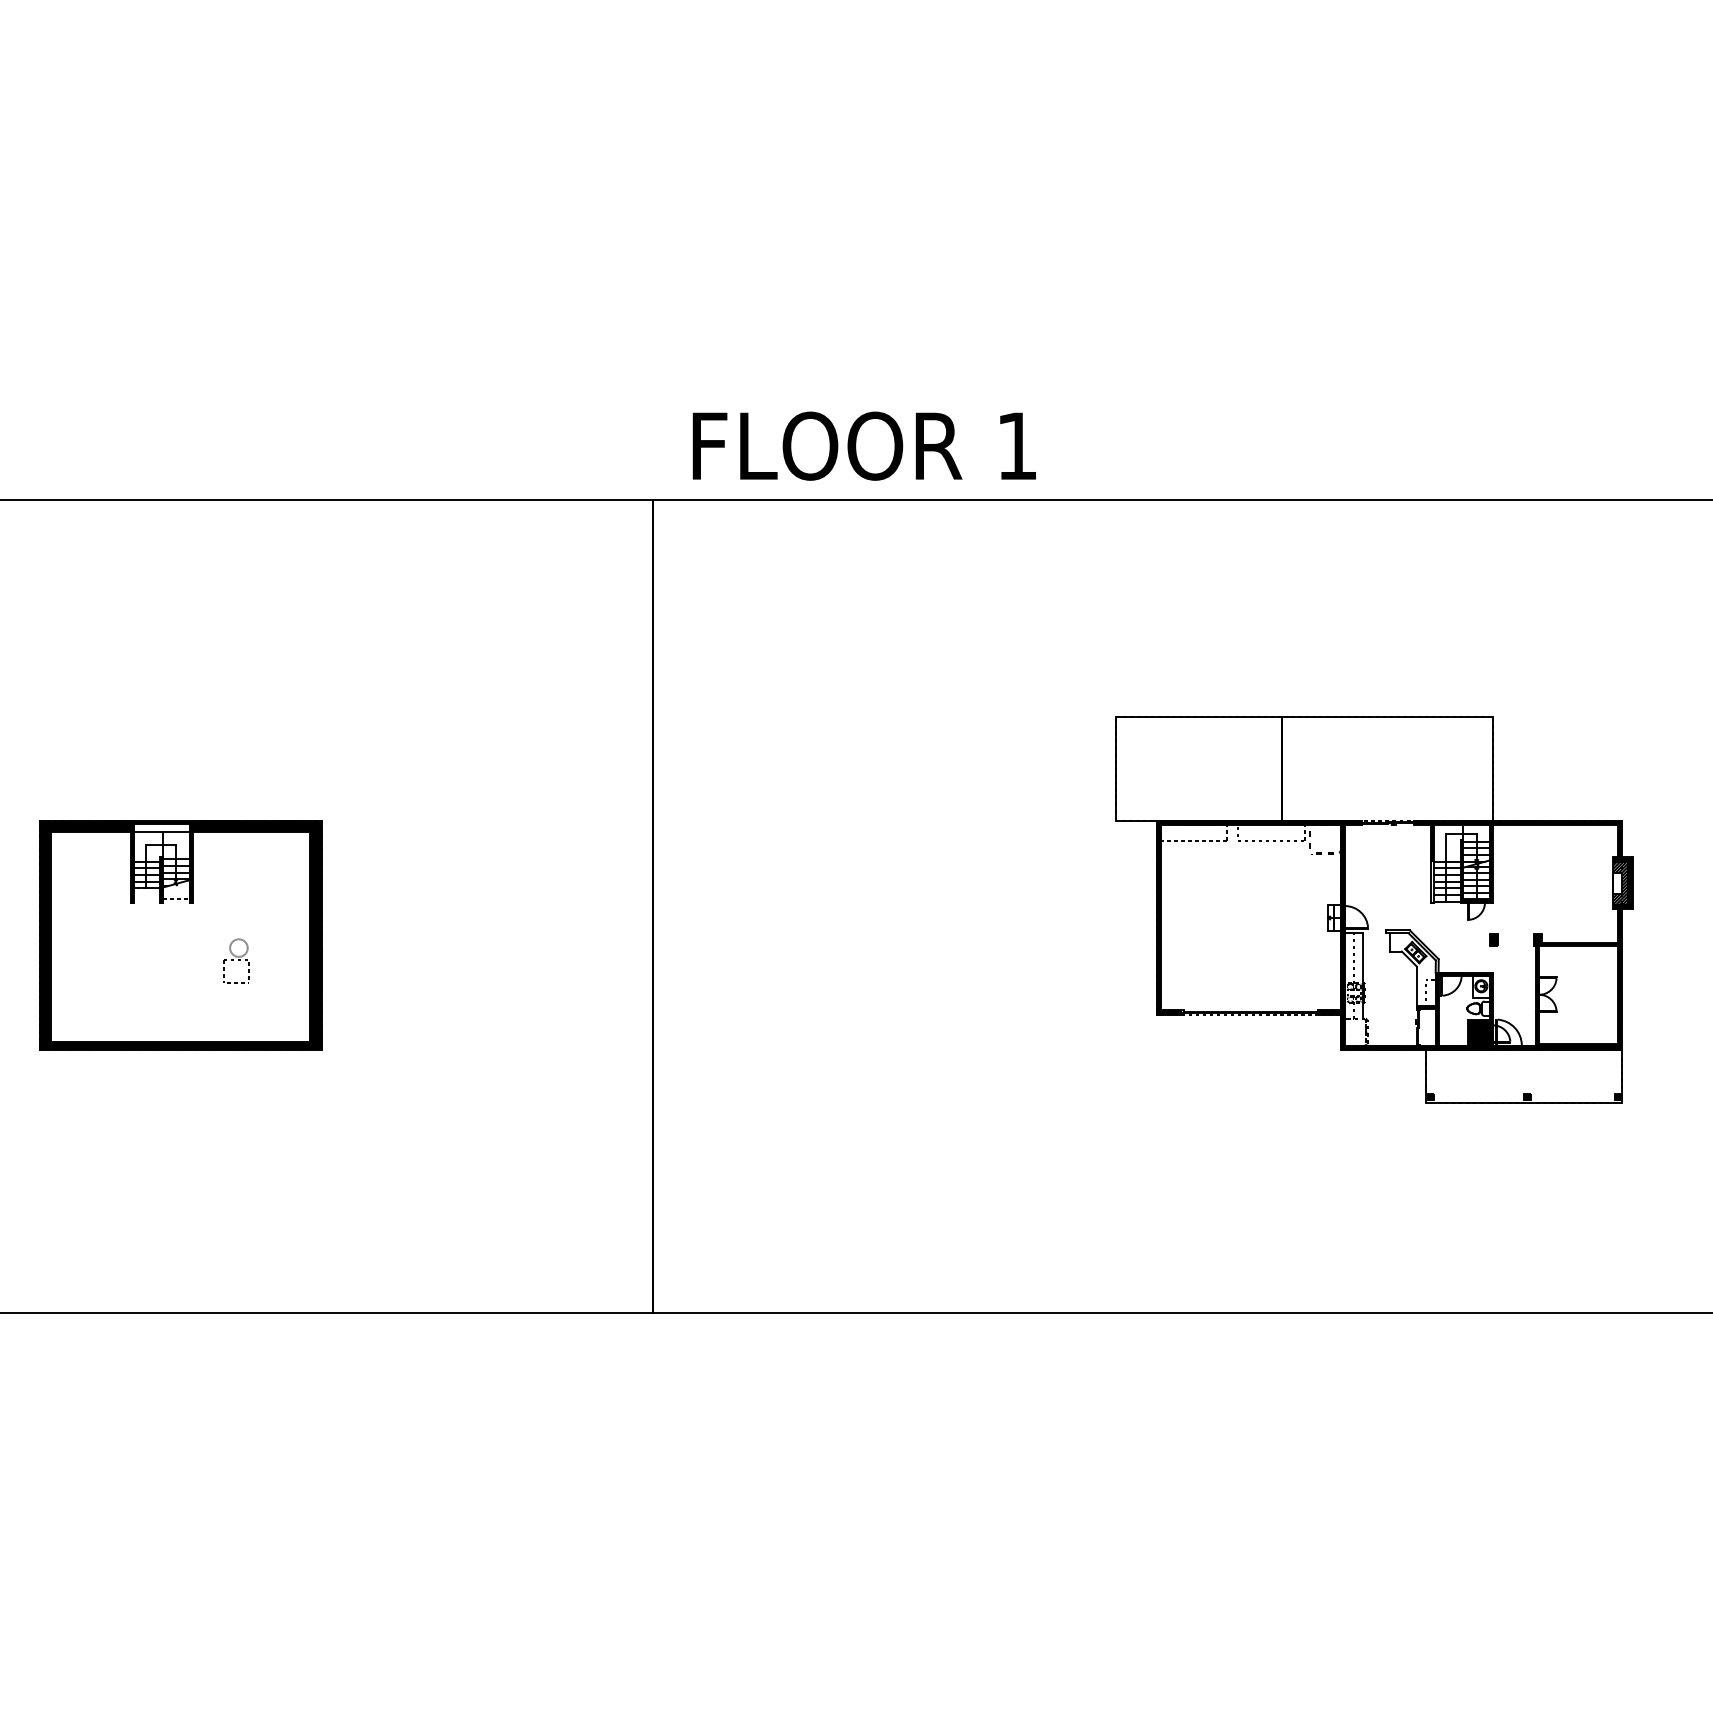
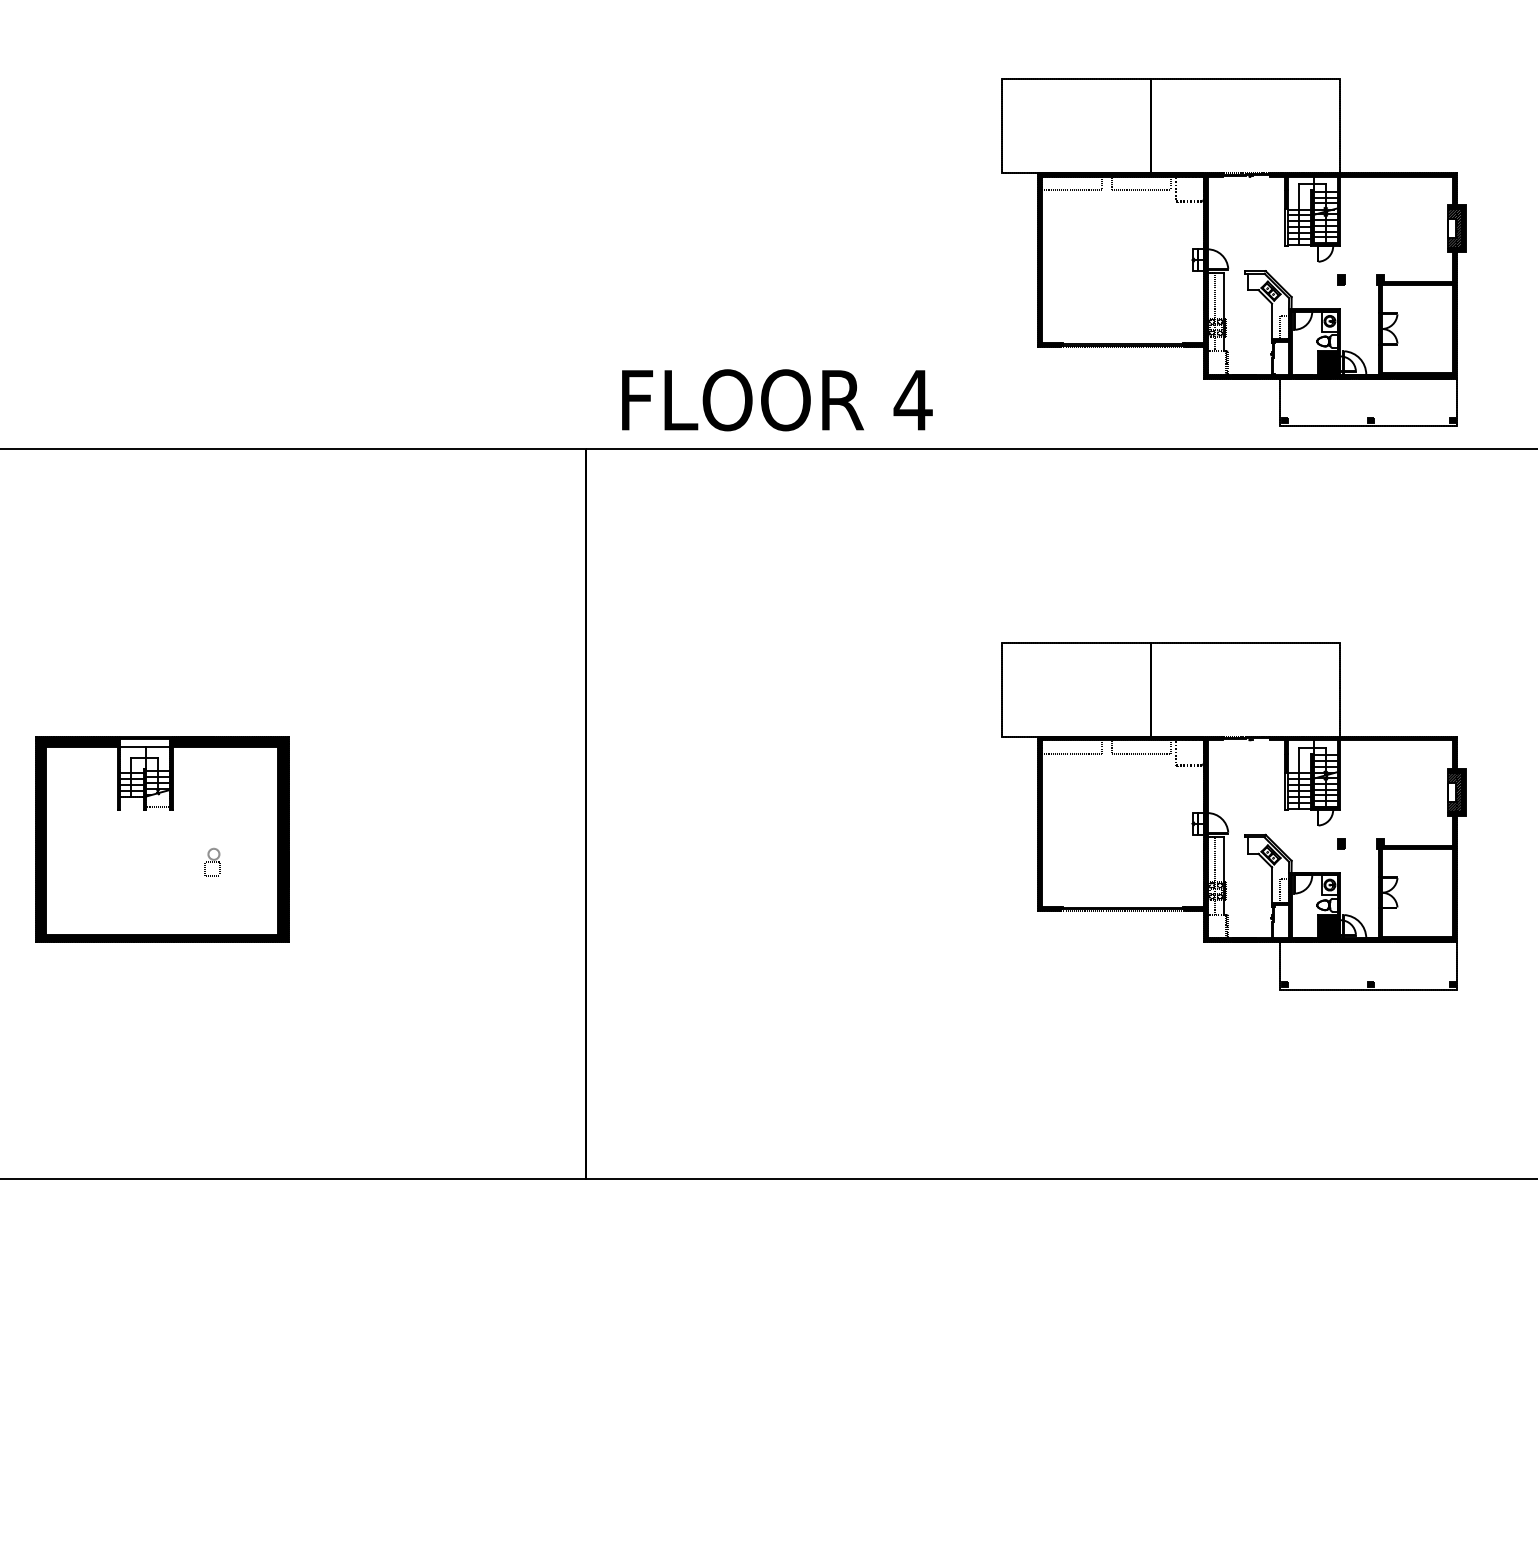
part: (1374, 281) -> (1234, 252), added
text: (1016, 445) -> (912, 399), 1 -> 4
part: (236, 960) -> (212, 861), size x0.7

